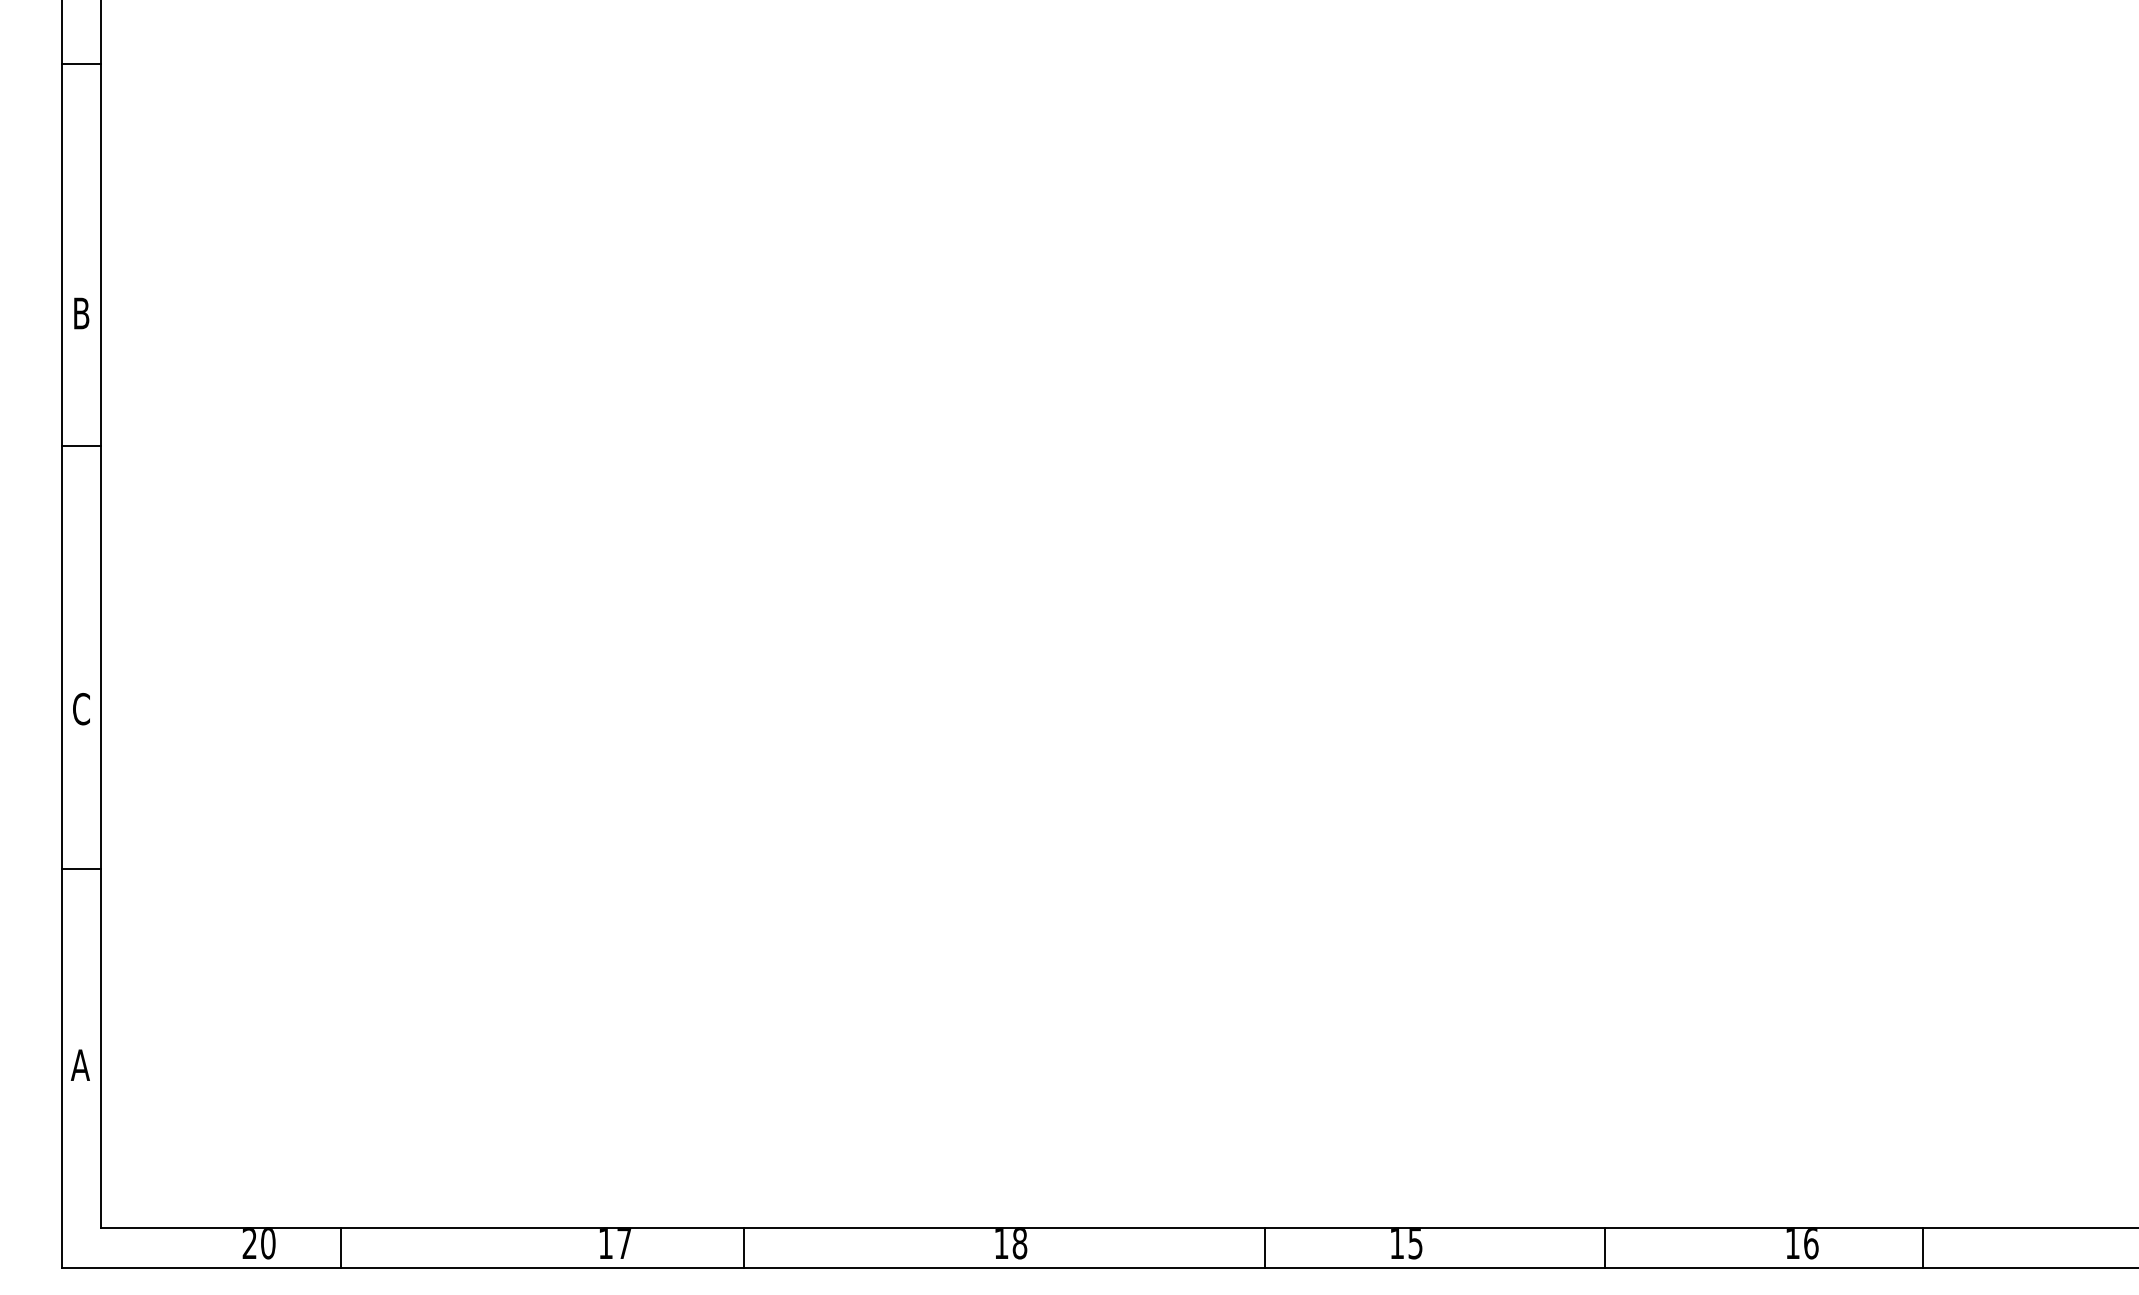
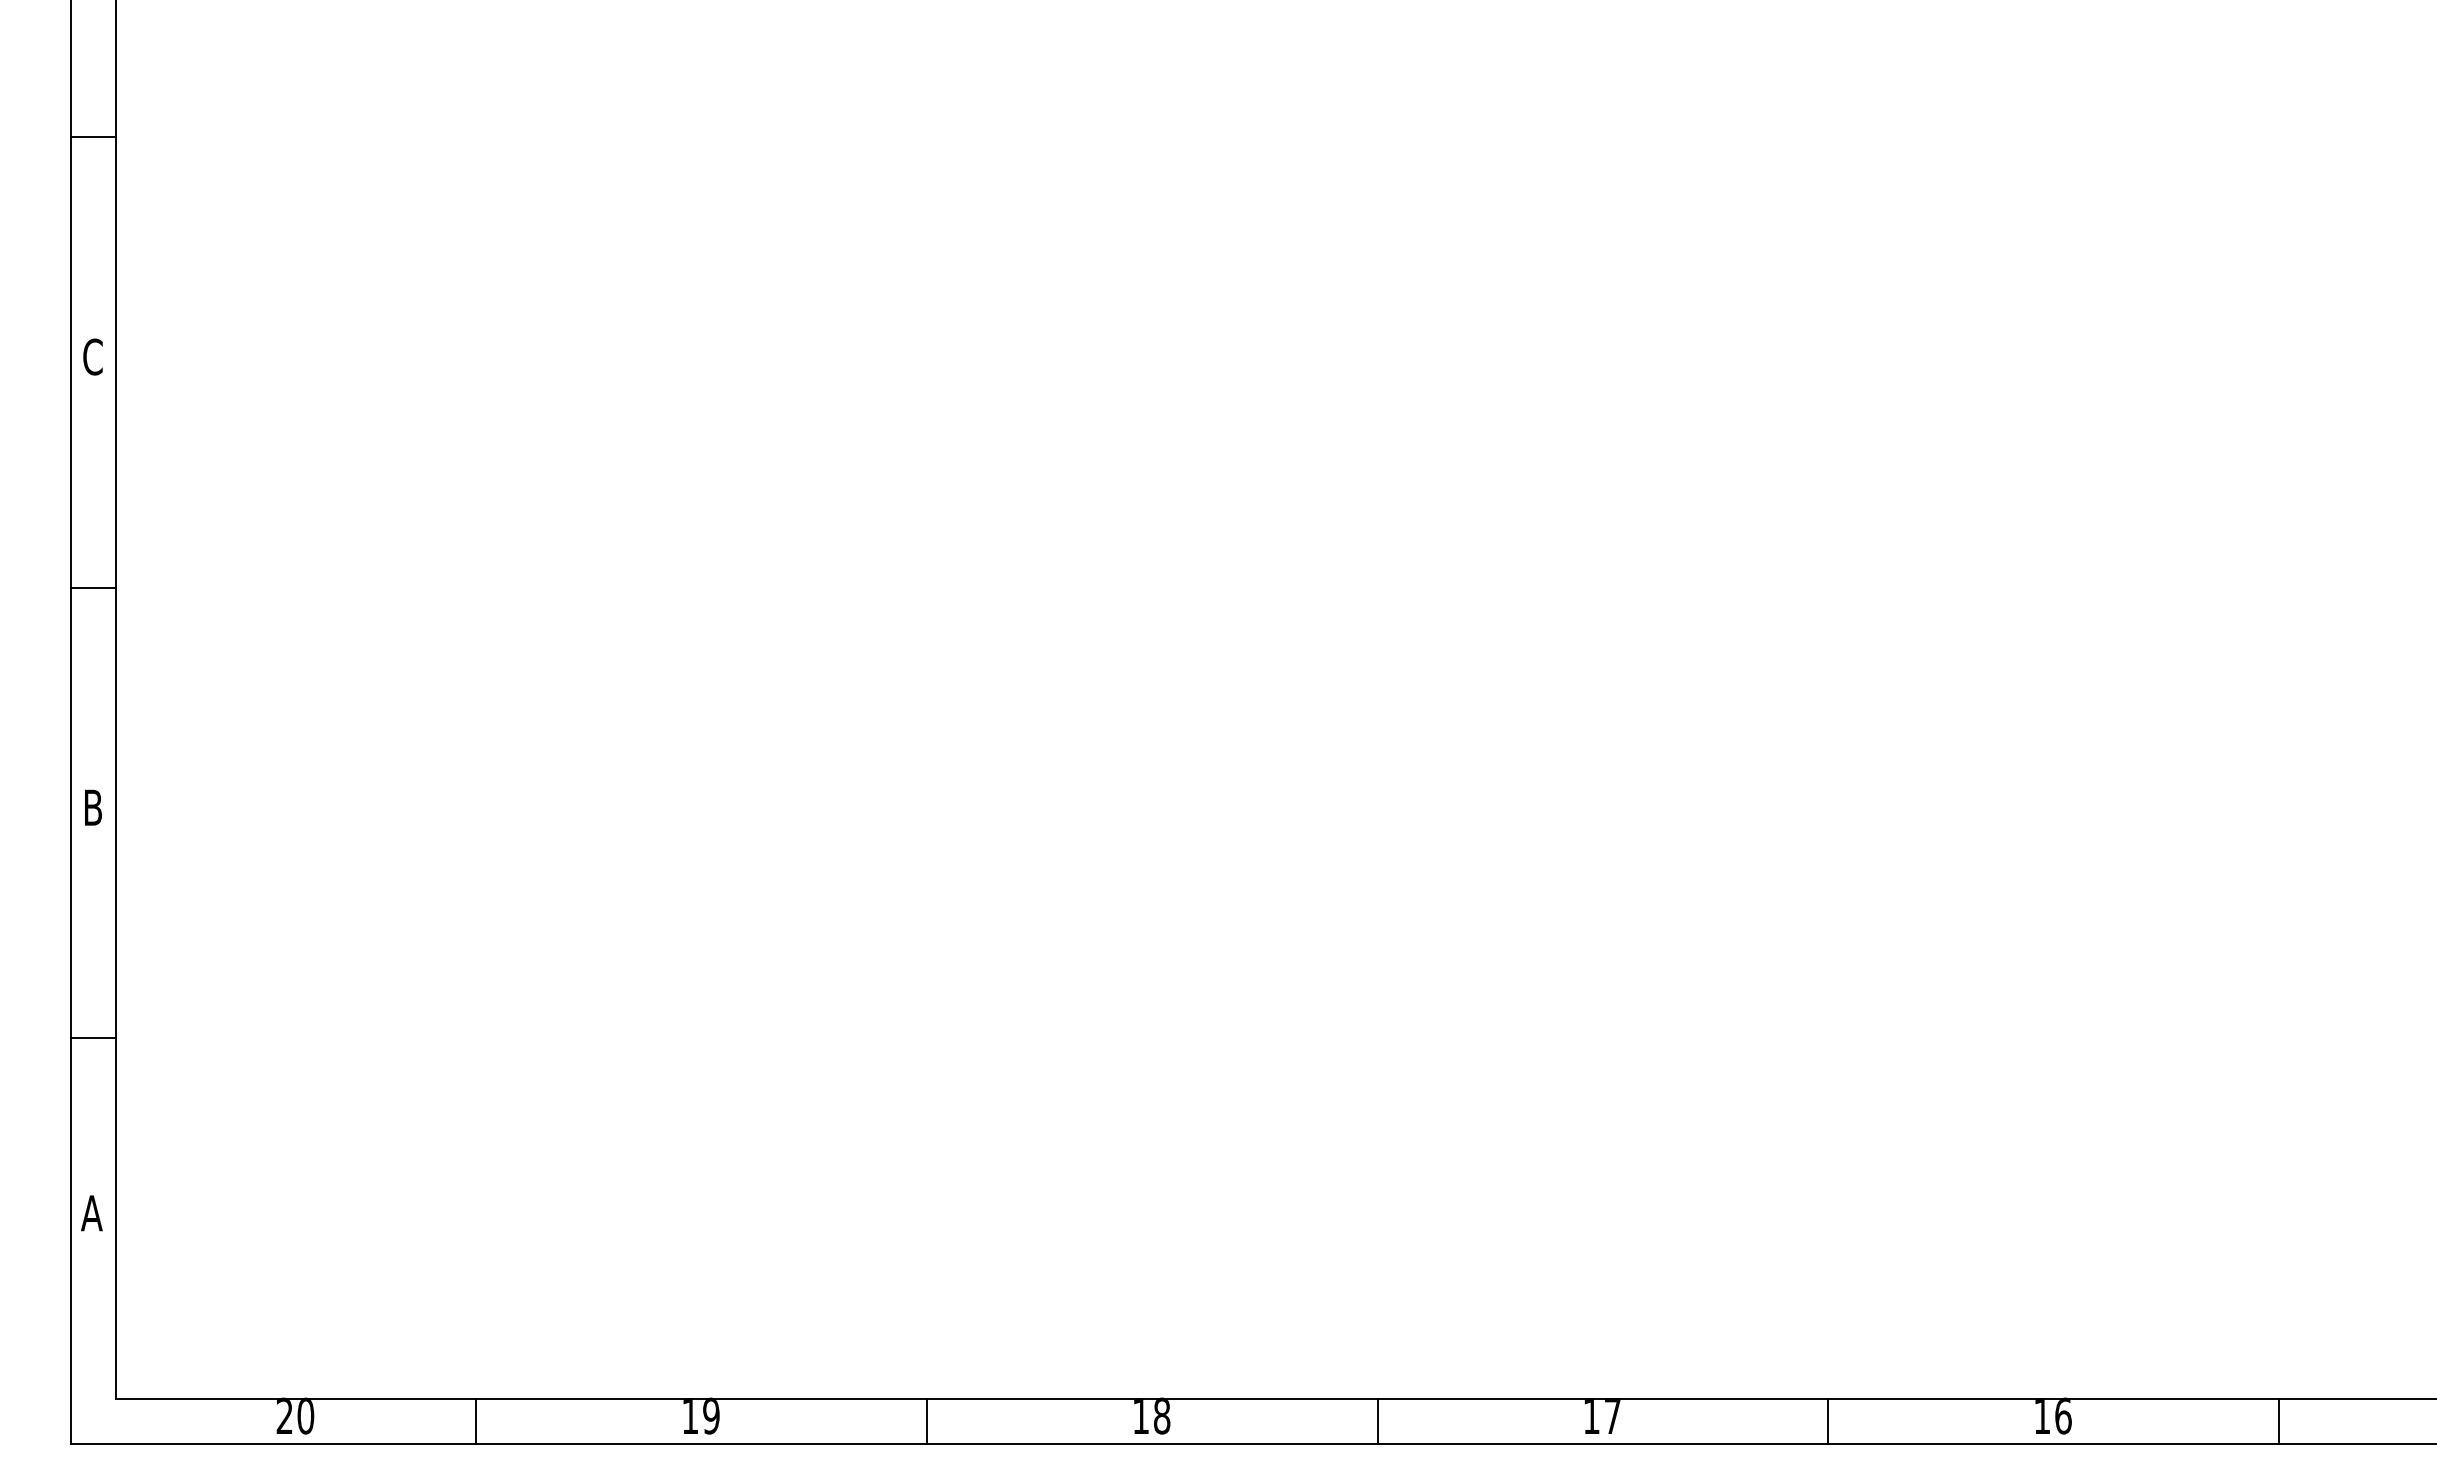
line: (80, 63) -> (92, 136), moved
text: (80, 313) -> (92, 356), B -> C
line: (80, 445) -> (92, 587), moved
text: (80, 708) -> (92, 807), C -> B
line: (80, 869) -> (92, 1038), moved
text: (624, 1242) -> (711, 1415), 17 -> 19
text: (1415, 1244) -> (1612, 1417), 15 -> 17
line: (340, 1247) -> (476, 1420), moved
line: (744, 1247) -> (927, 1420), moved
line: (1264, 1247) -> (1377, 1420), moved
line: (1923, 1247) -> (2279, 1420), moved

